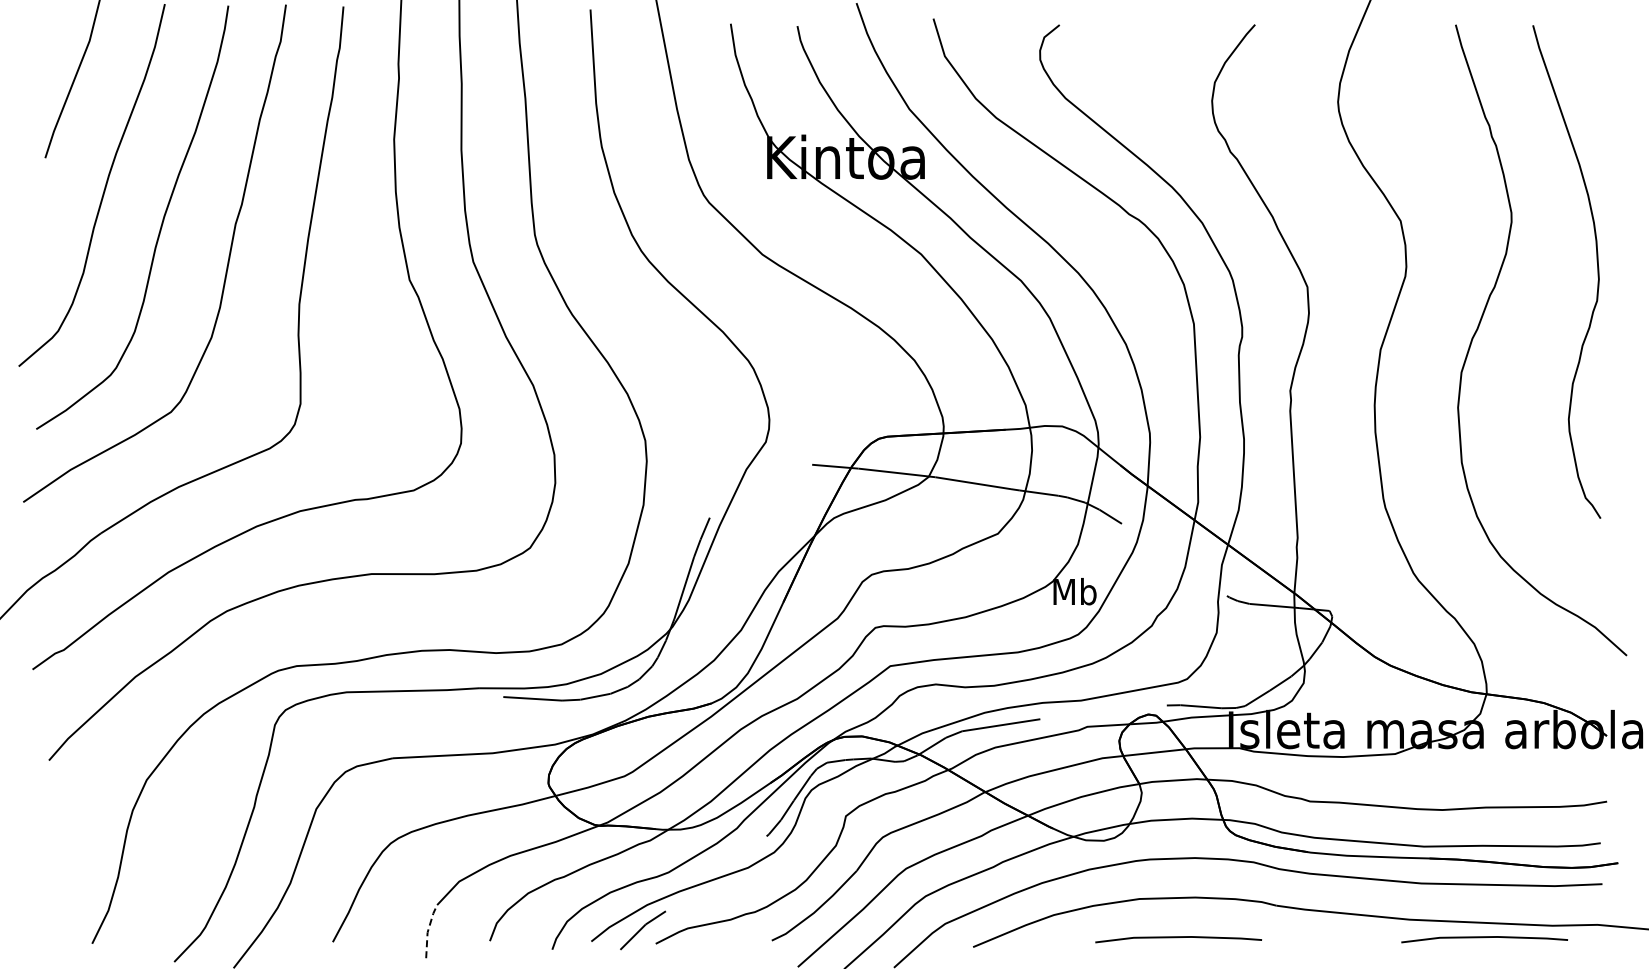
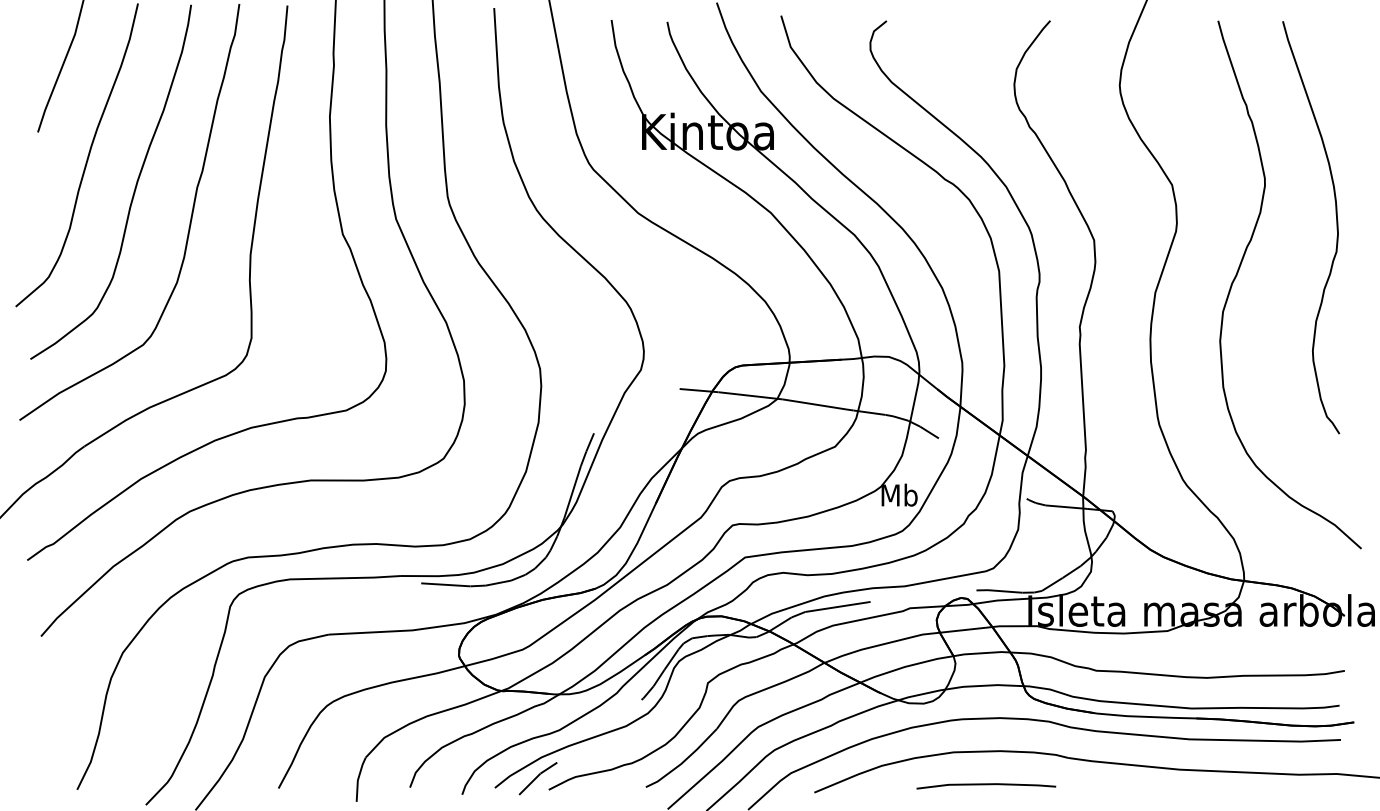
line: (428, 930) -> (358, 778), dashed -> solid
line: (1484, 938) -> (1242, 785), removed

